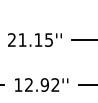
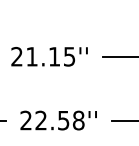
text: (36, 84) -> (51, 119), 12.92'' -> 22.58''

